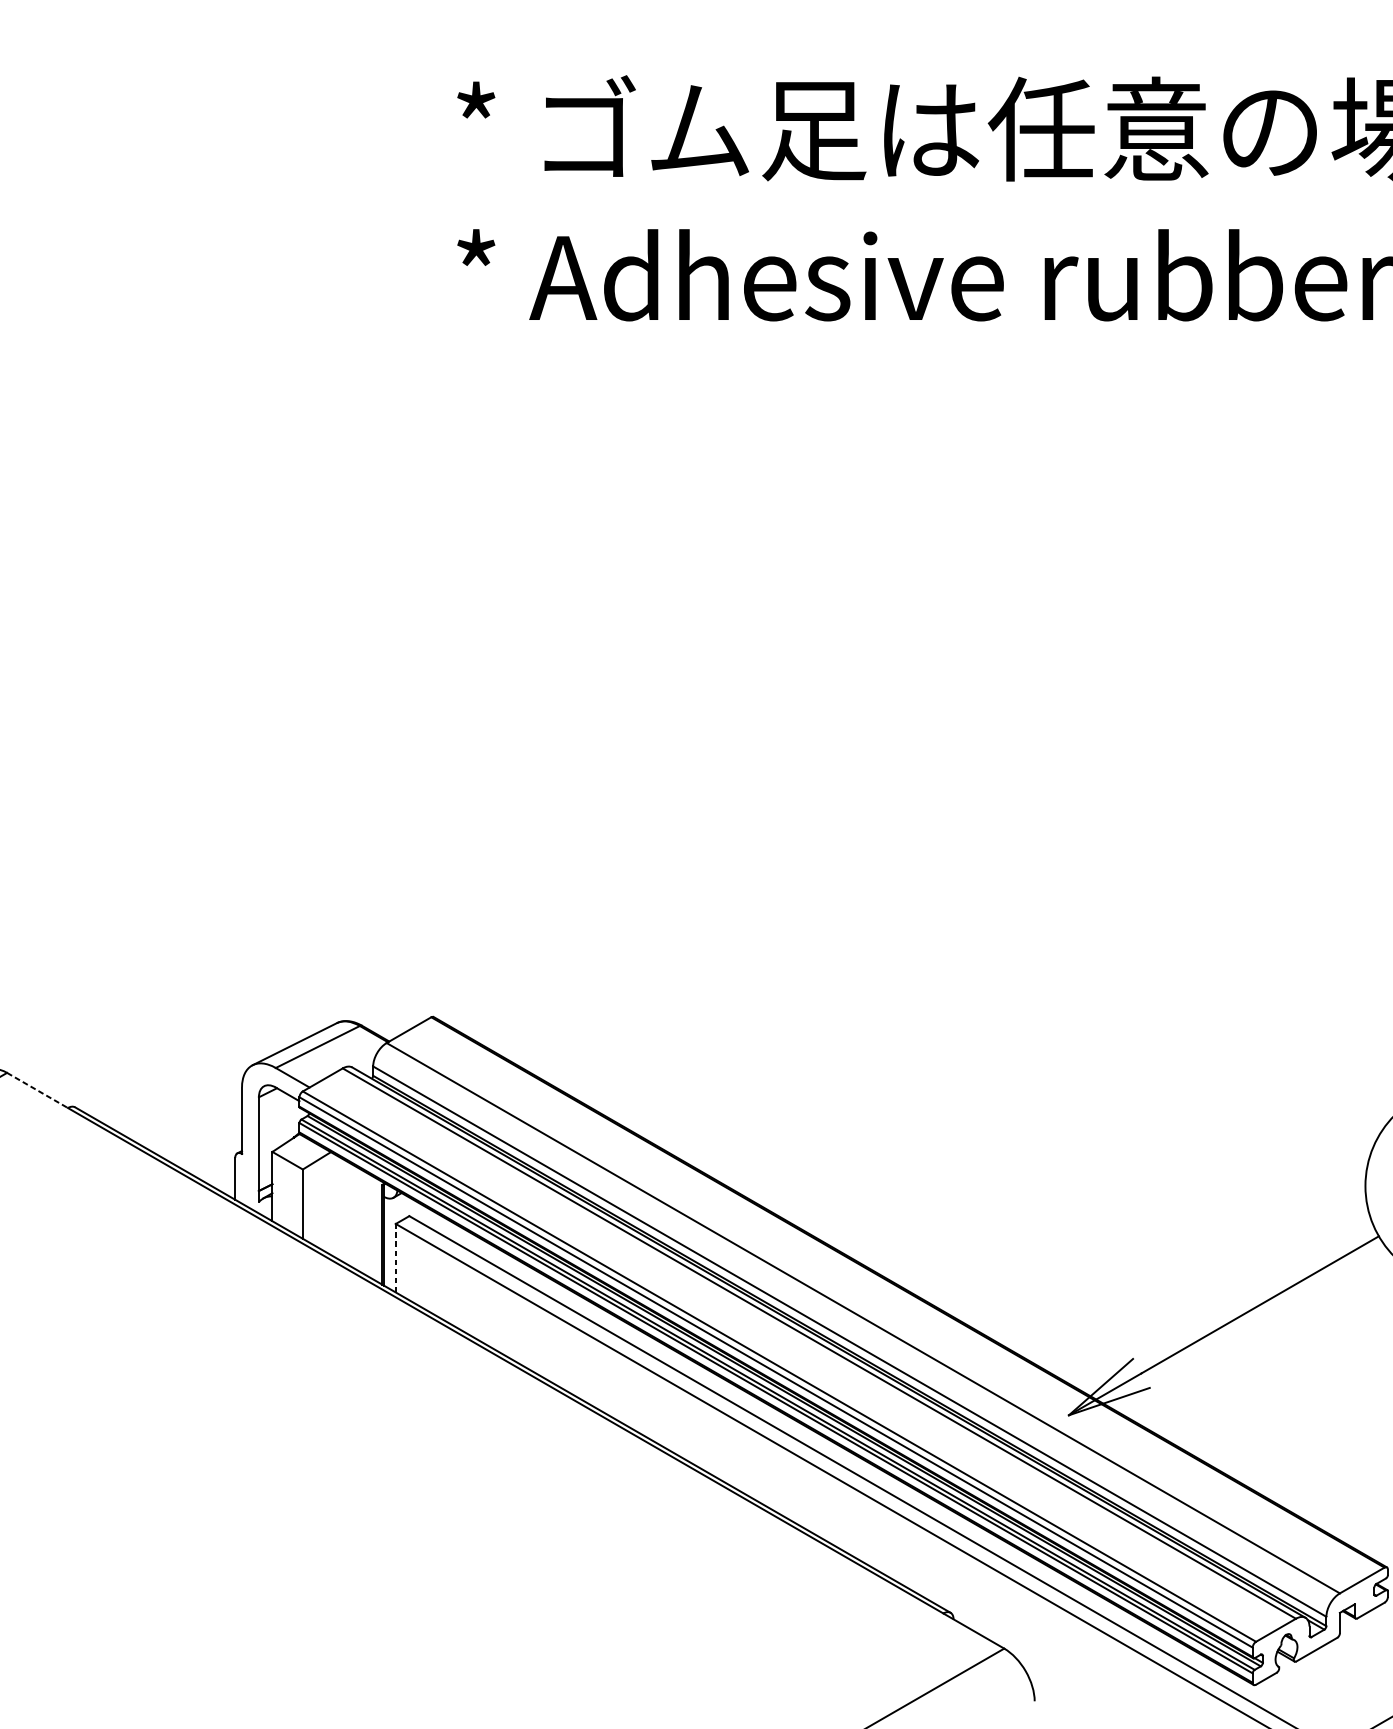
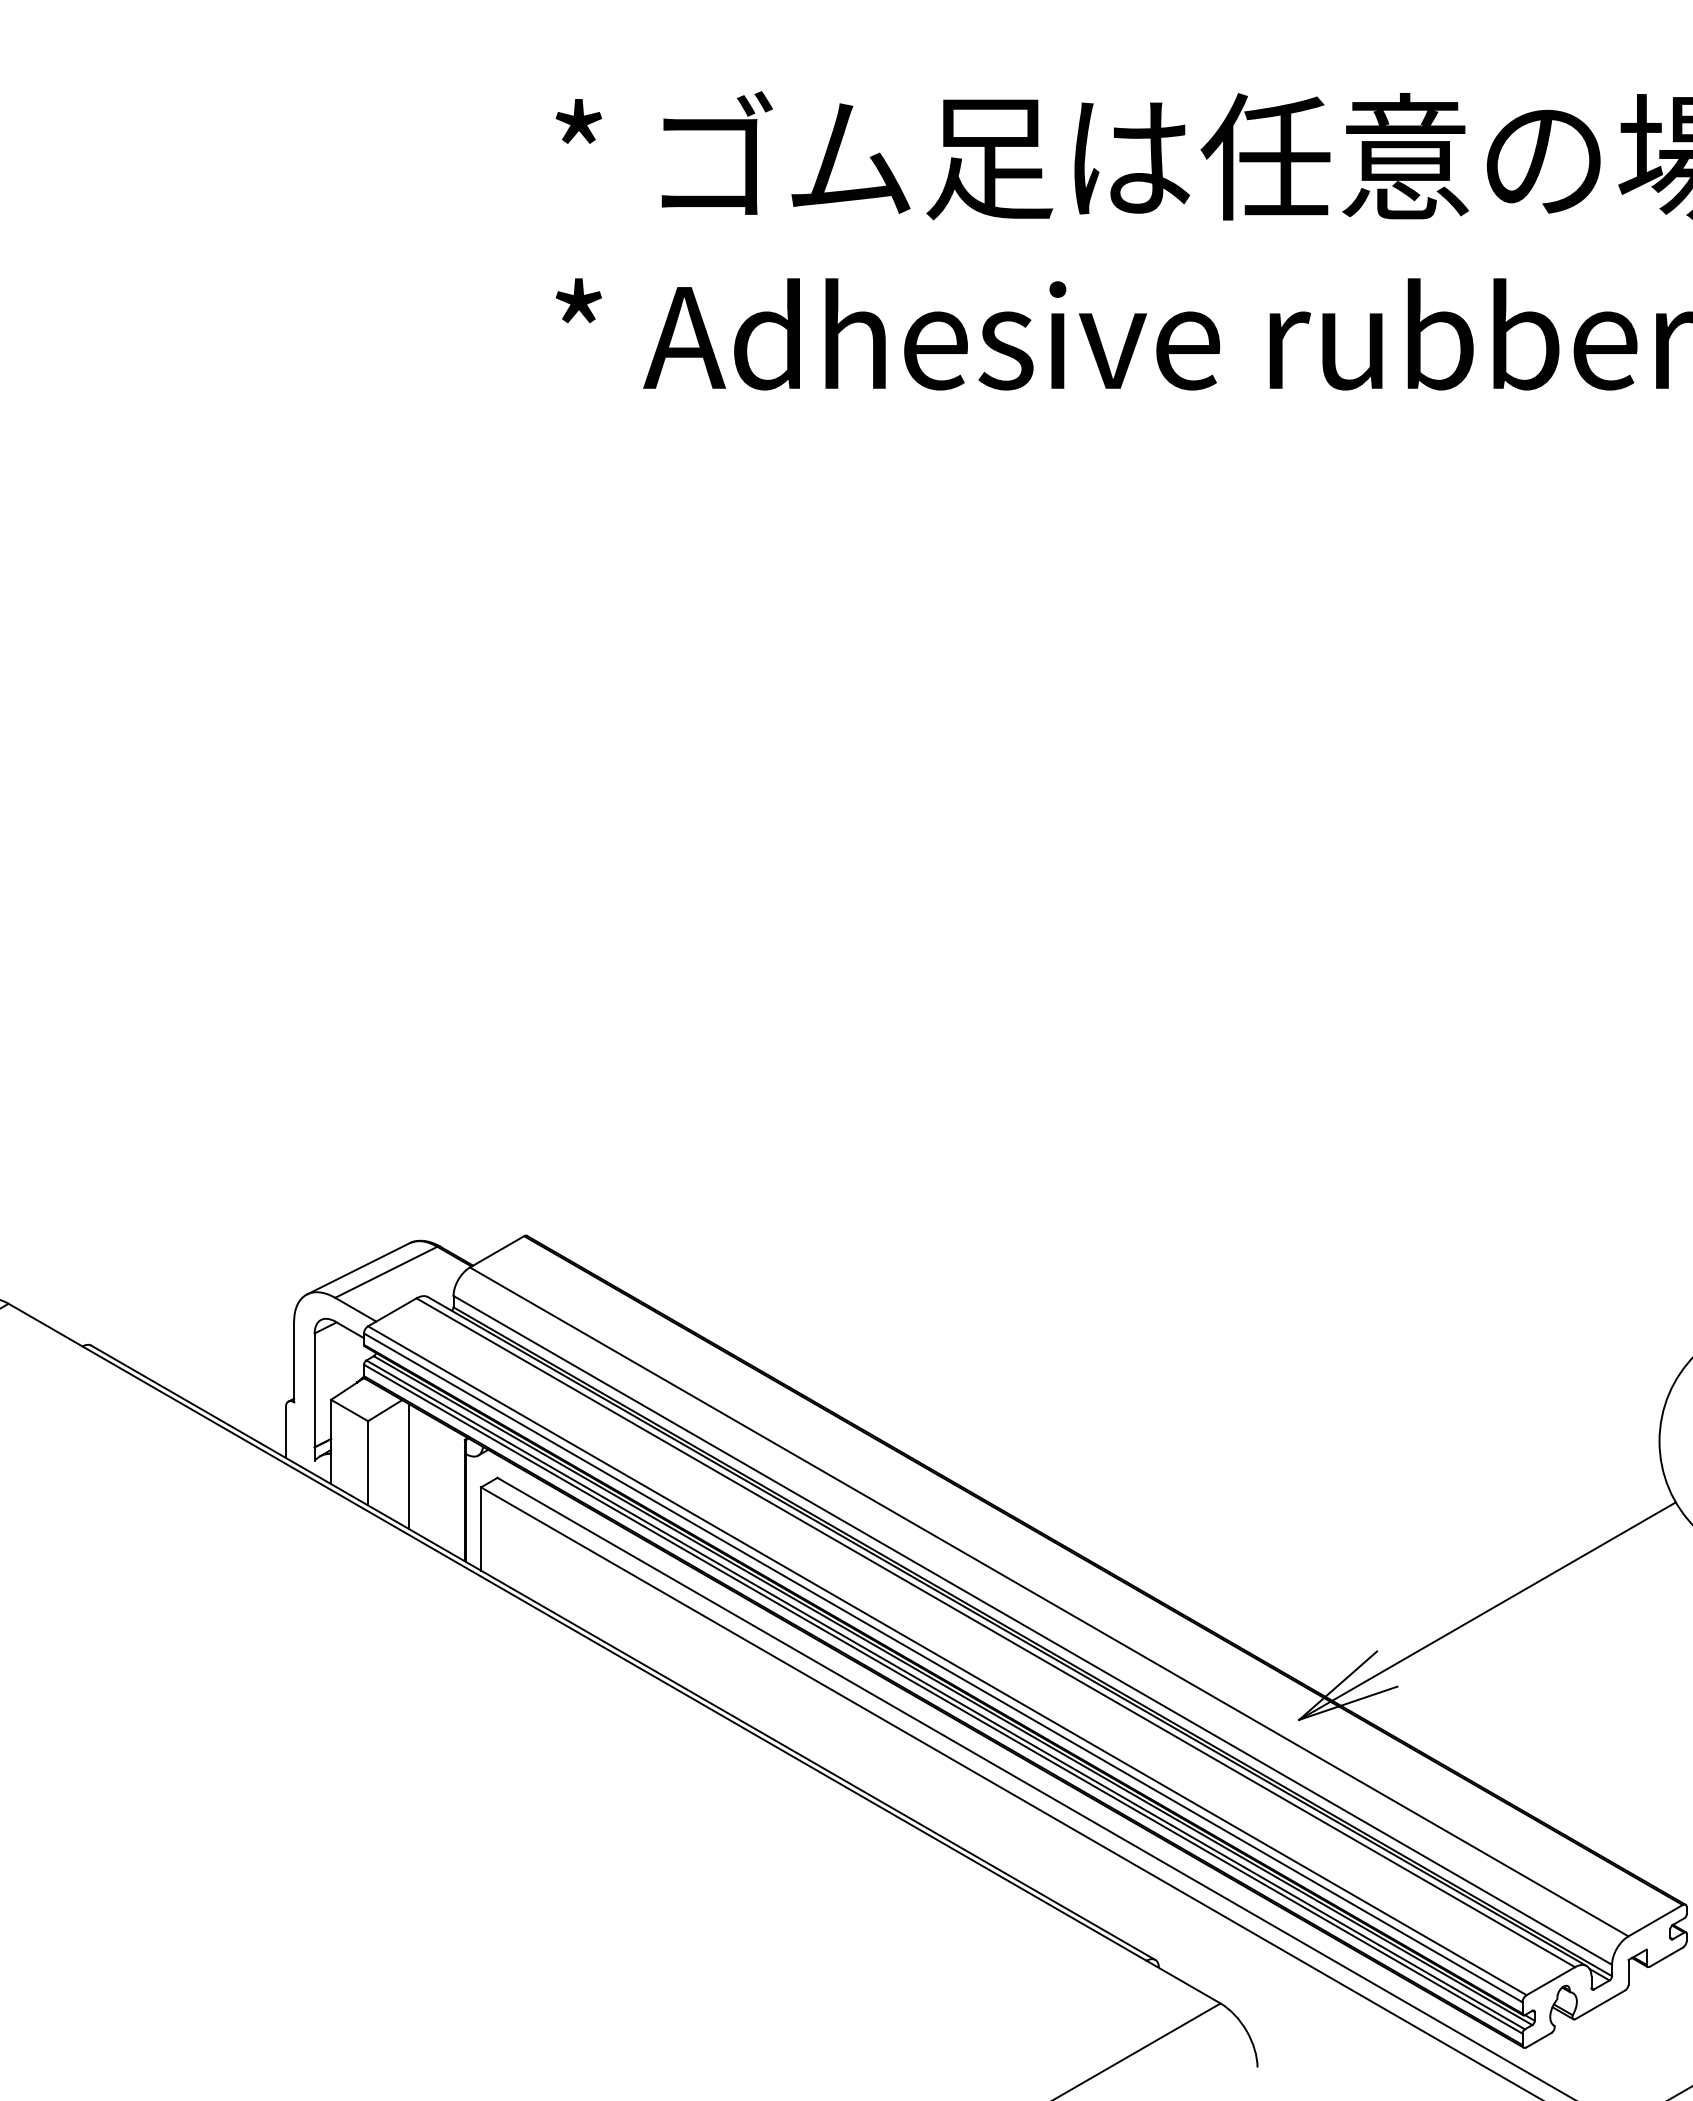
line: (37, 1090) -> (45, 1325), dashed -> solid
line: (336, 1206) -> (409, 1466), added
line: (396, 1258) -> (481, 1529), dashed -> solid

